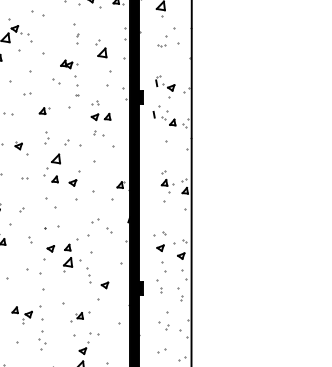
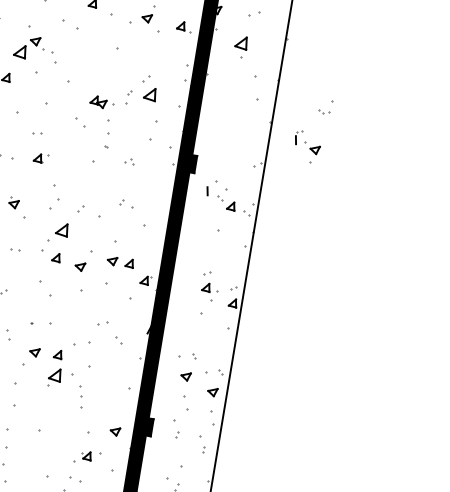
part: (77, 38) -> (128, 97), moved
part: (162, 41) -> (326, 107), moved
part: (165, 86) -> (307, 146), moved
part: (44, 110) -> (40, 157), moved
part: (100, 116) -> (120, 261), moved
part: (46, 137) -> (54, 198), size x1.6
part: (104, 285) -> (114, 431), moved
part: (80, 316) -> (87, 456), moved

